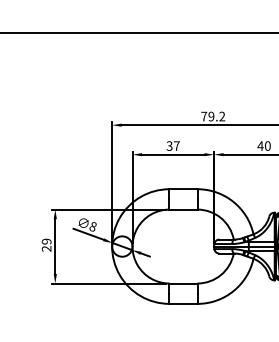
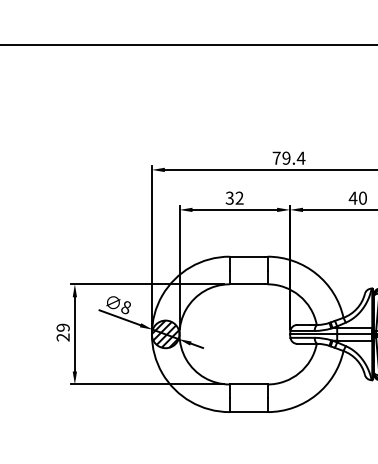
text: (221, 116) -> (300, 157), 79.2 -> 79.4
text: (176, 145) -> (239, 197), 37 -> 32
hatch: (122, 245) -> (165, 333), added

